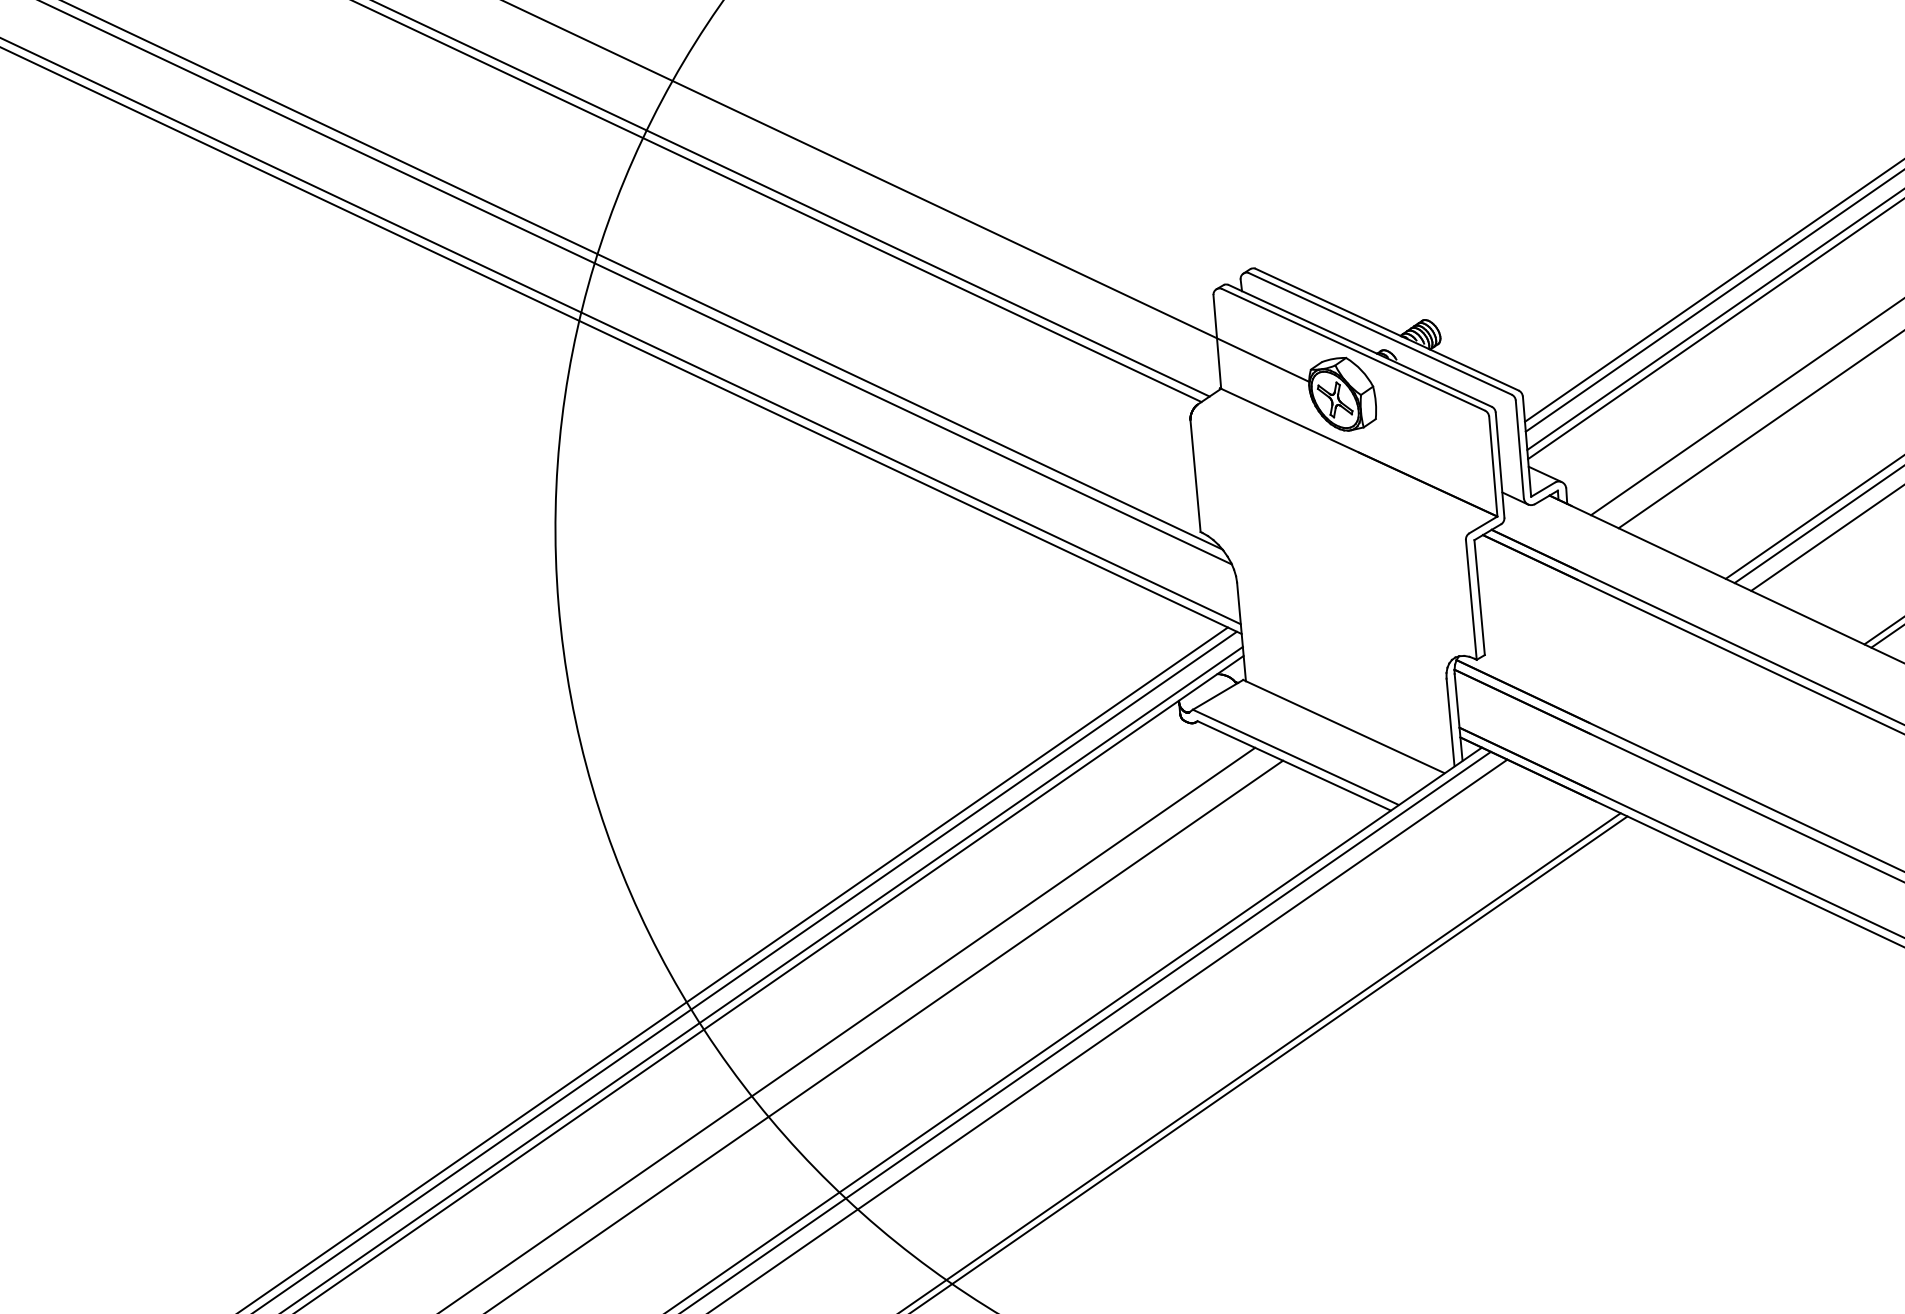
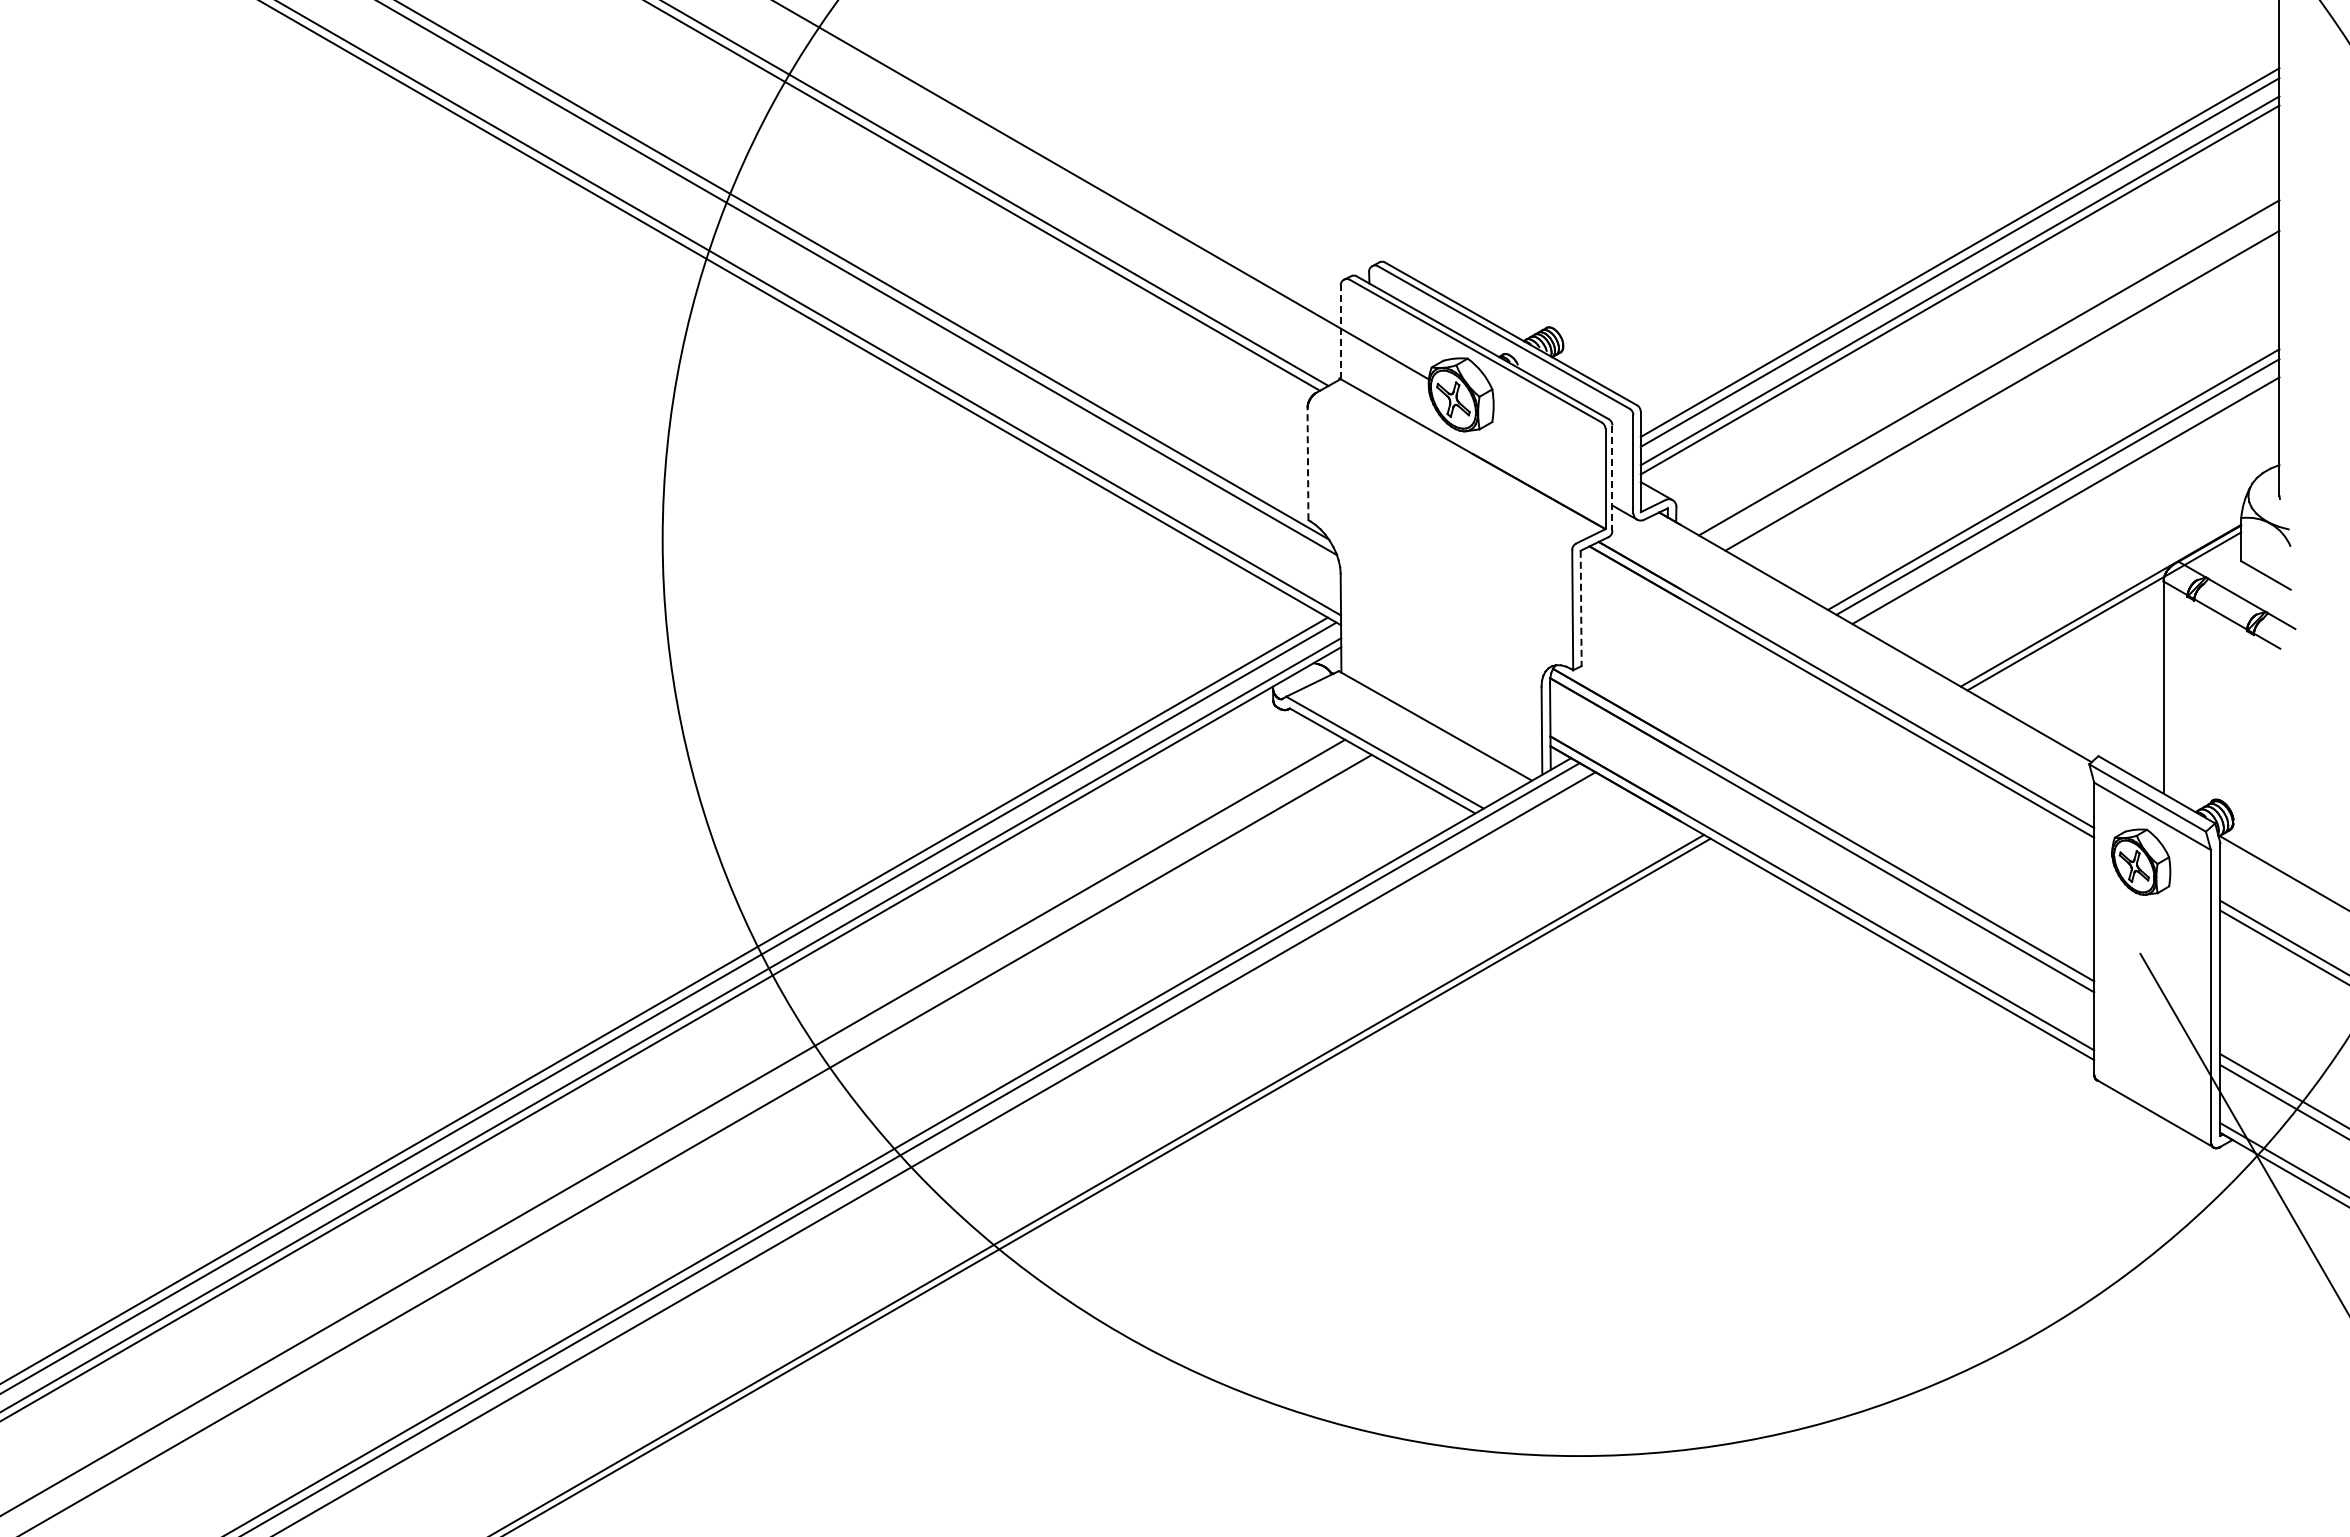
line: (1217, 341) -> (1340, 331), solid -> dashed
line: (1500, 465) -> (1612, 478), solid -> dashed
line: (1195, 475) -> (1307, 463), solid -> dashed
line: (1479, 597) -> (1581, 608), solid -> dashed

